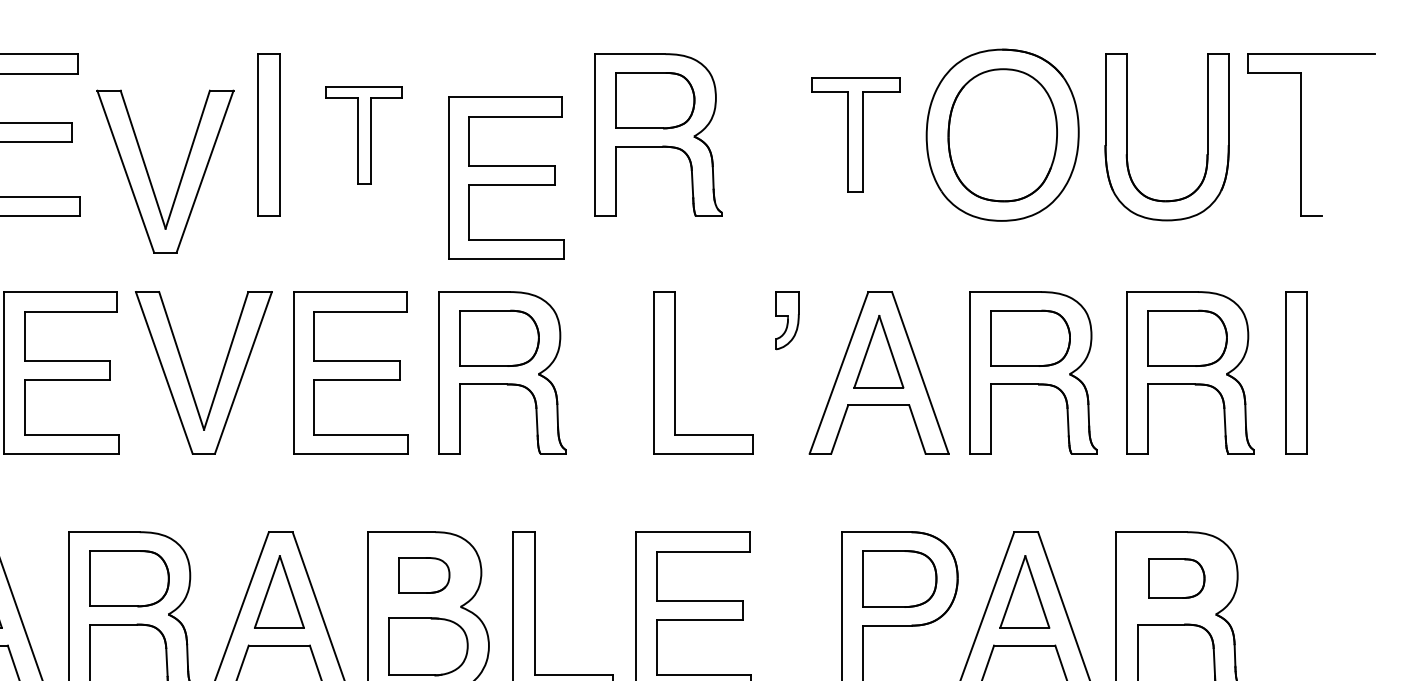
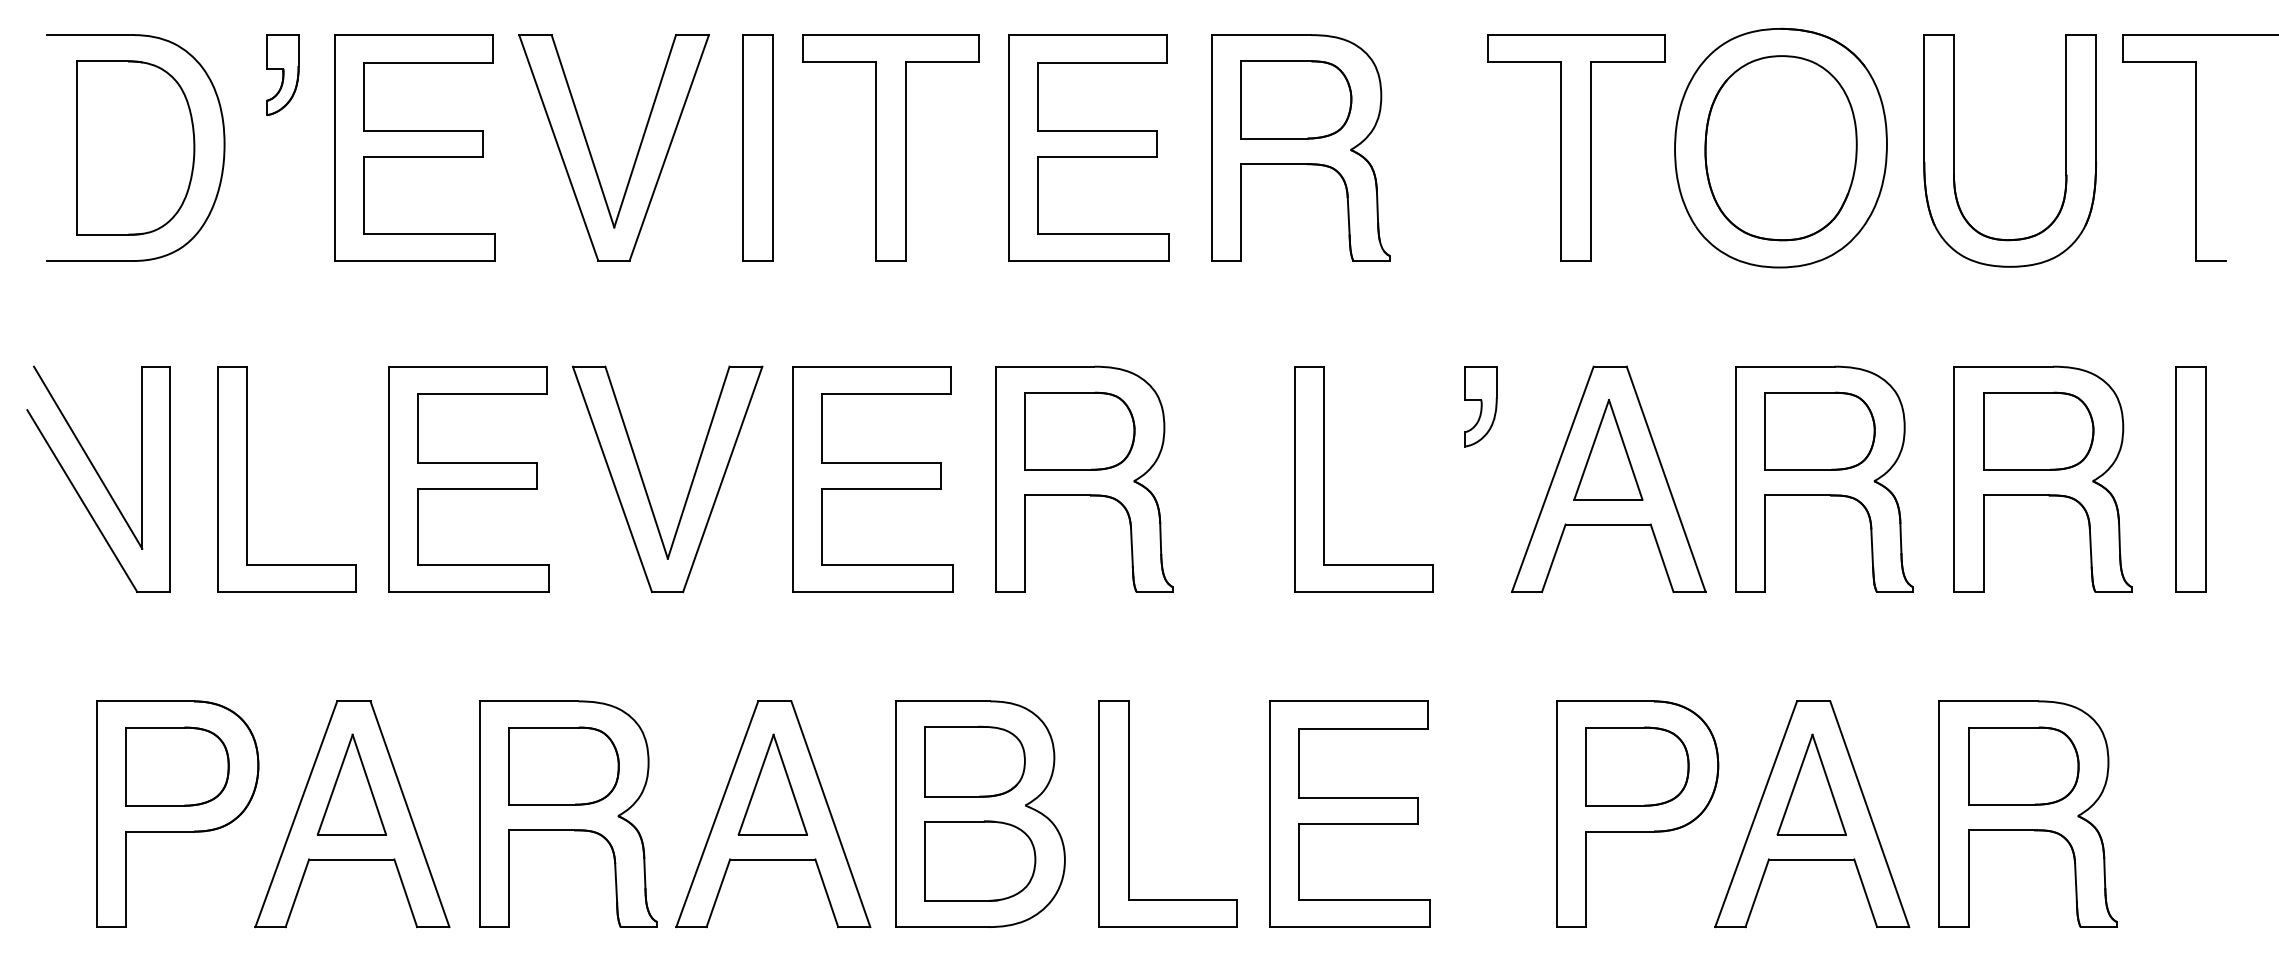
part: (363, 134) -> (890, 147), size x1.67
part: (856, 134) -> (1576, 147), size x1.43
part: (149, 175) -> (591, 153), moved
part: (505, 177) -> (1088, 147), moved
part: (424, 575) -> (974, 761), size x1.43
part: (1176, 578) -> (2023, 765), size x1.43

